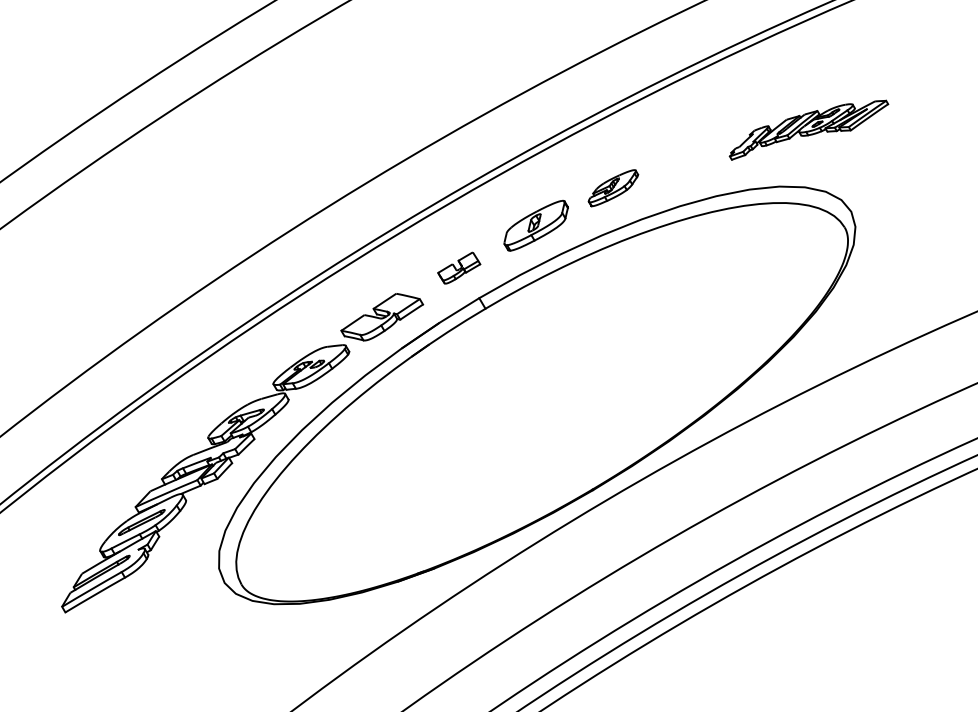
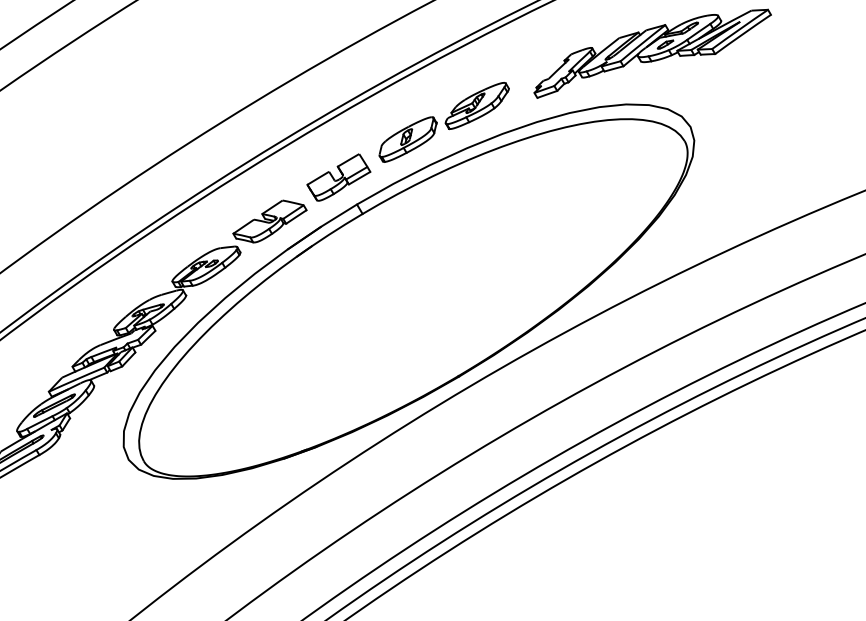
part: (808, 130) -> (652, 54), size x1.67
part: (613, 187) -> (477, 105), size x1.43
part: (459, 267) -> (339, 176), size x1.67

